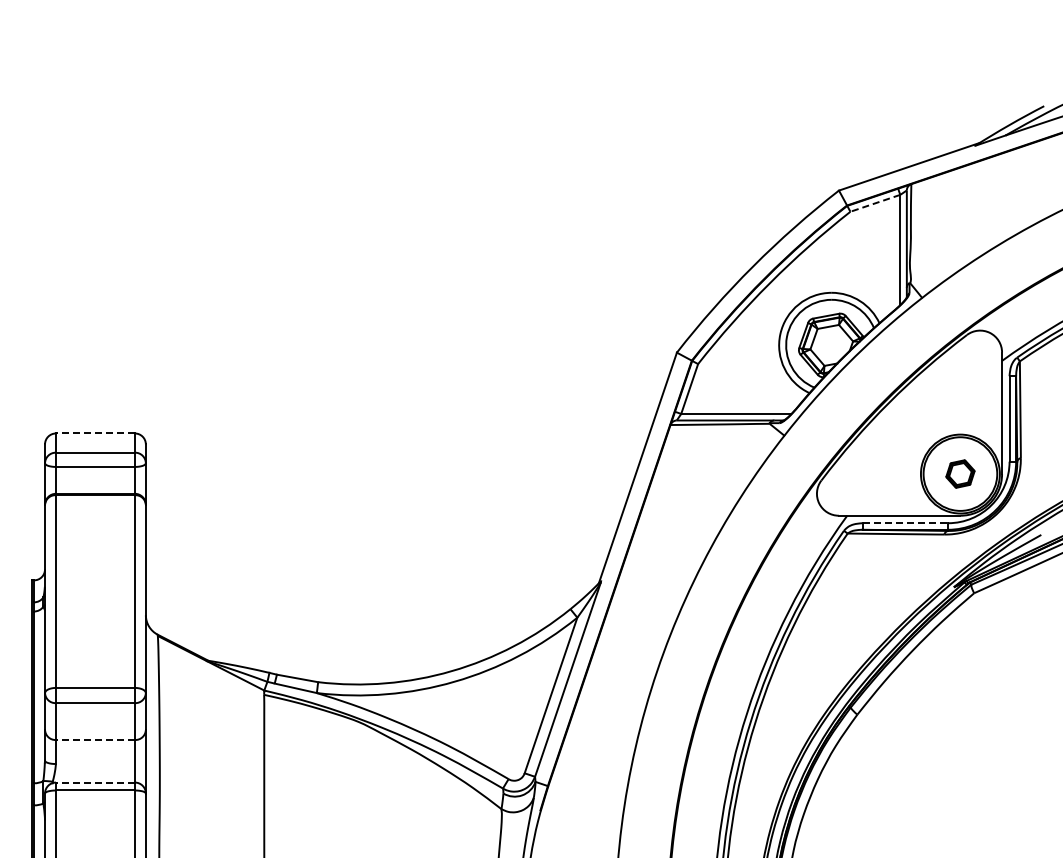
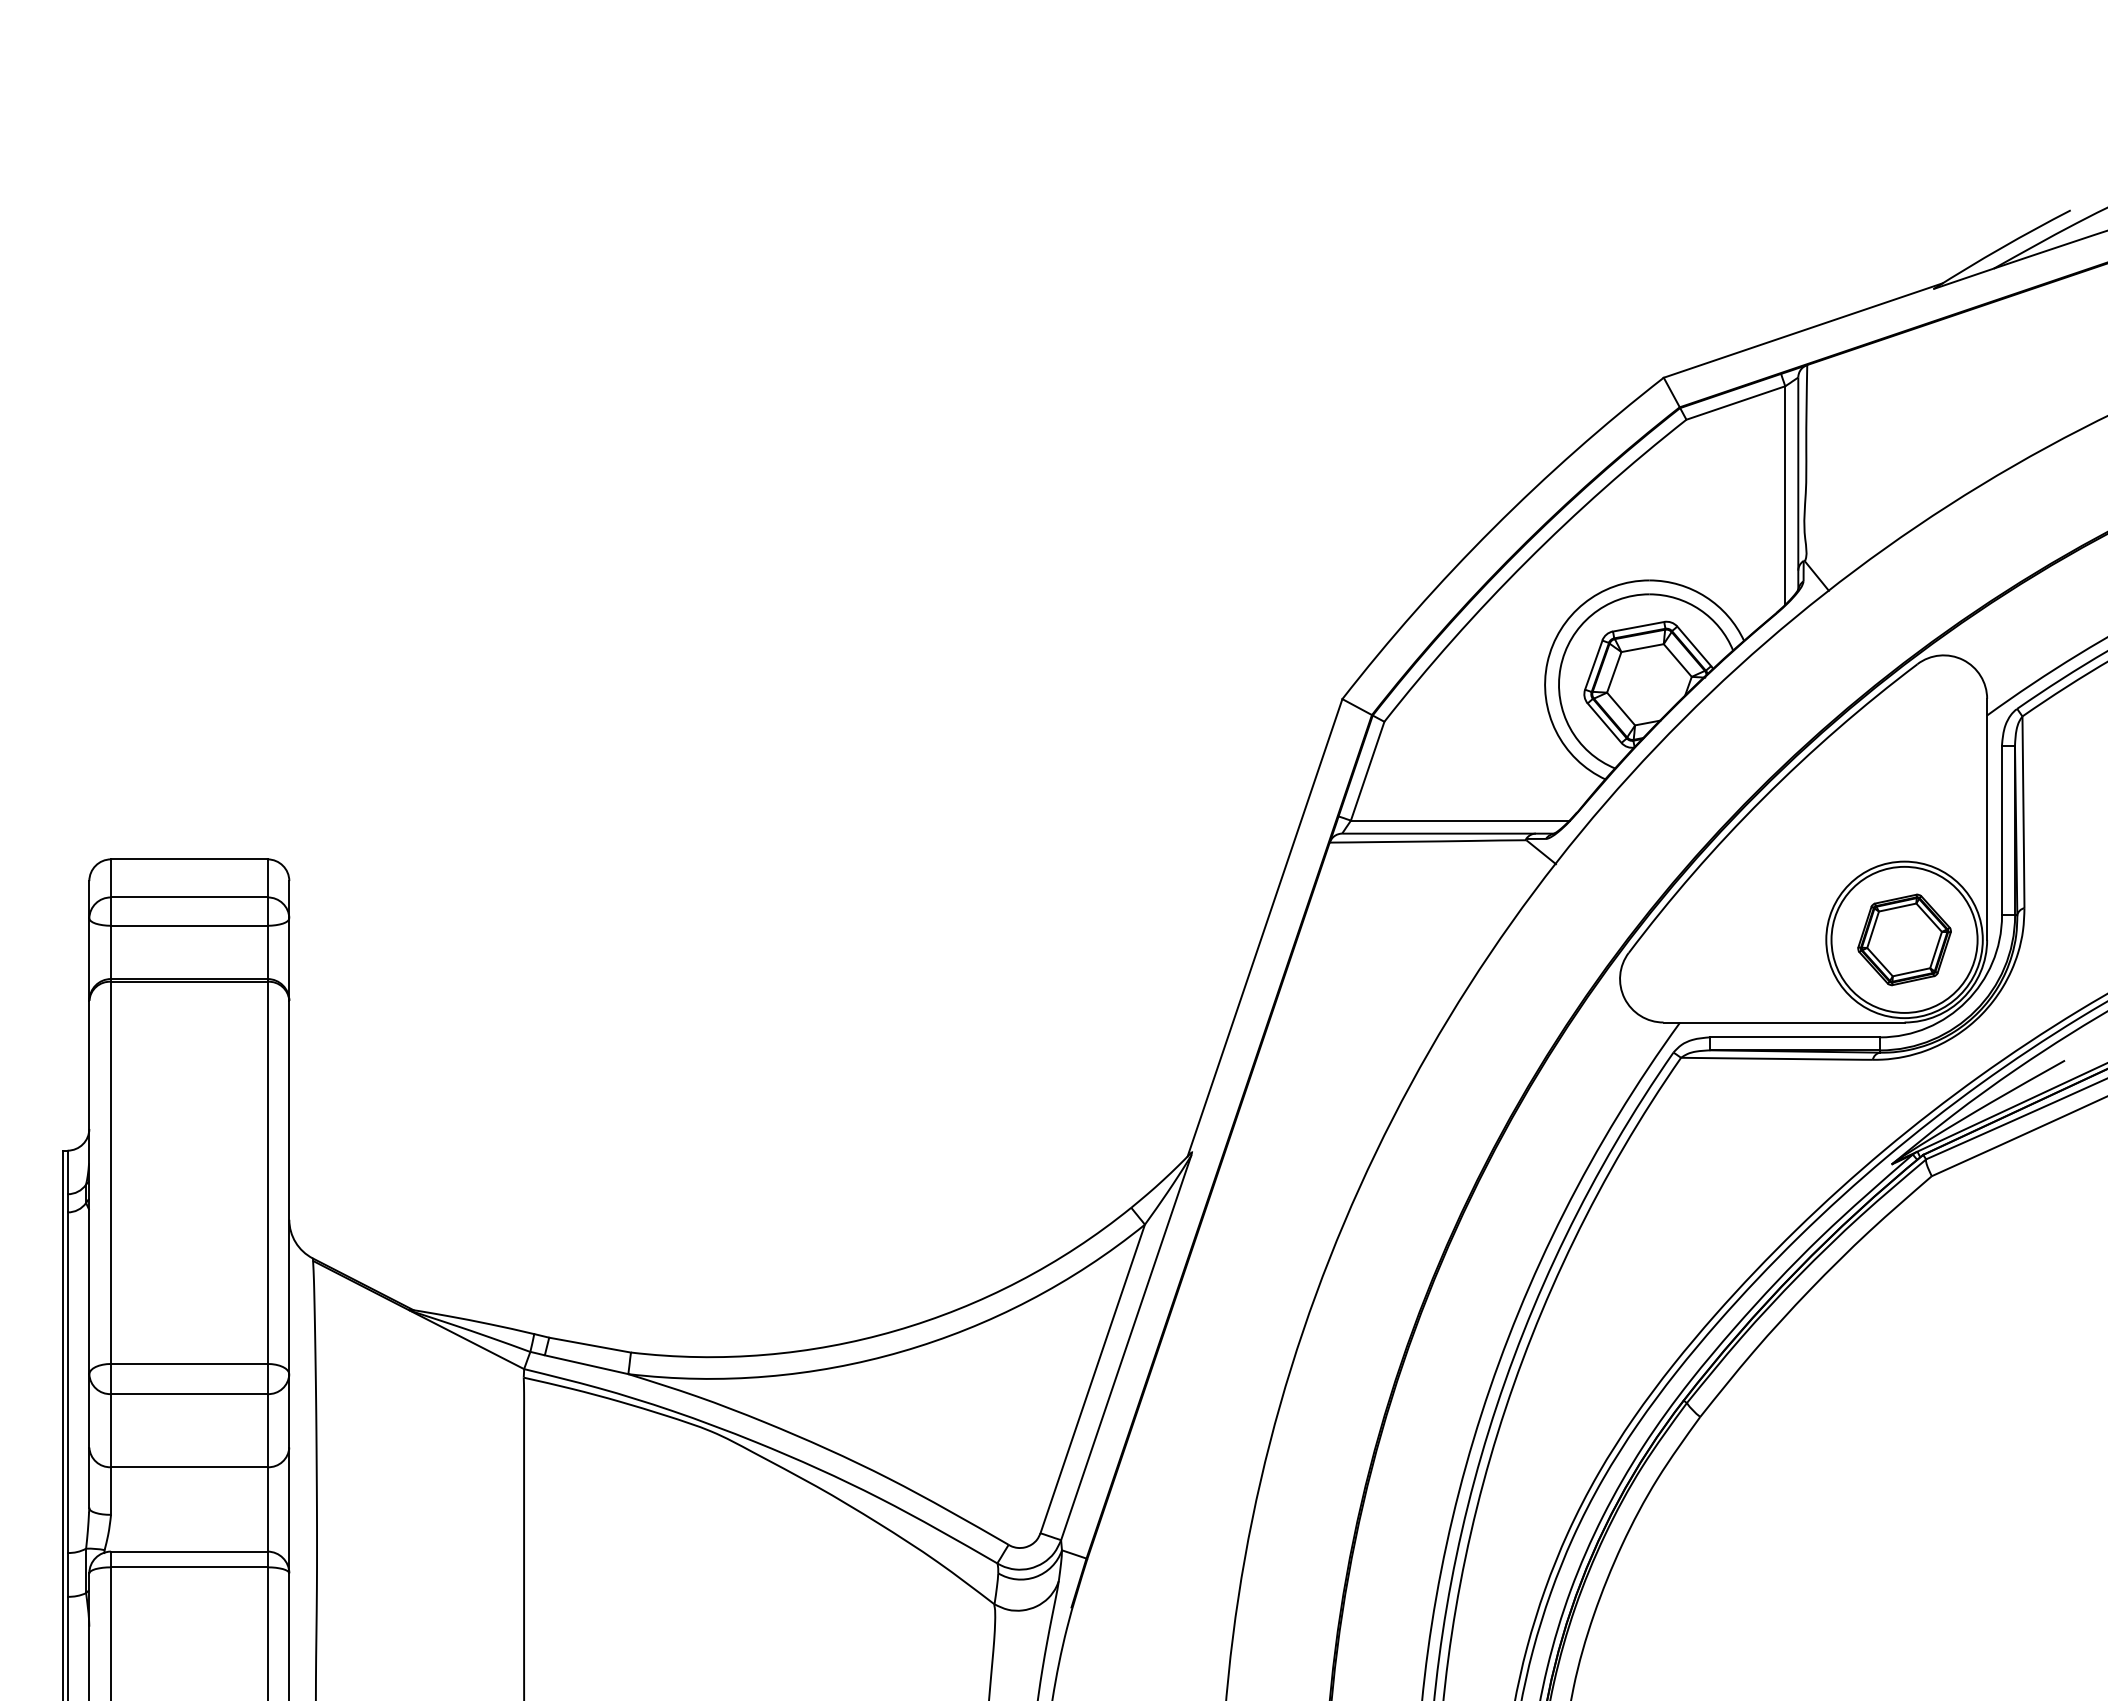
line: (874, 203) -> (1734, 403), dashed -> solid
line: (94, 433) -> (187, 859), dashed -> solid
part: (960, 473) -> (1904, 938), size x1.67
line: (905, 523) -> (1795, 1037), dashed -> solid
line: (94, 740) -> (187, 1468), dashed -> solid
line: (94, 782) -> (187, 1551), dashed -> solid

